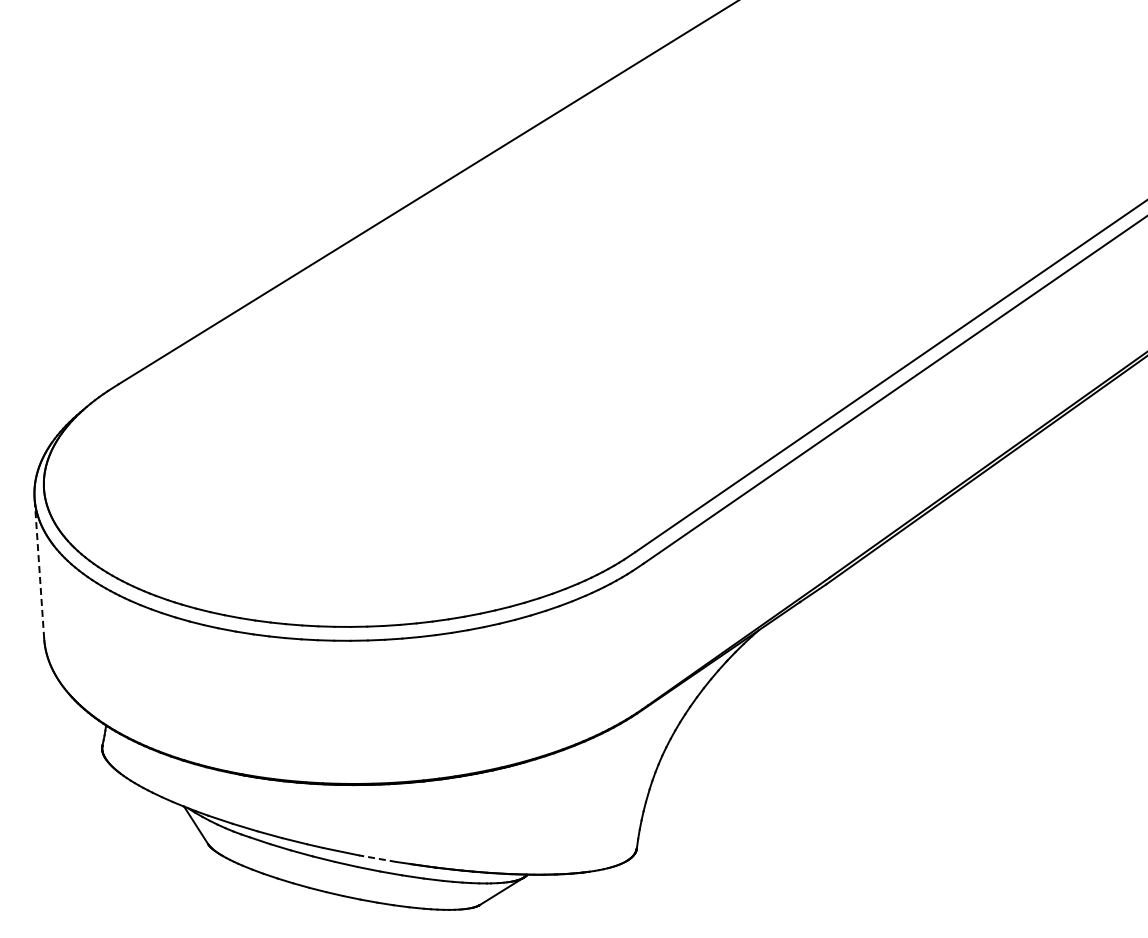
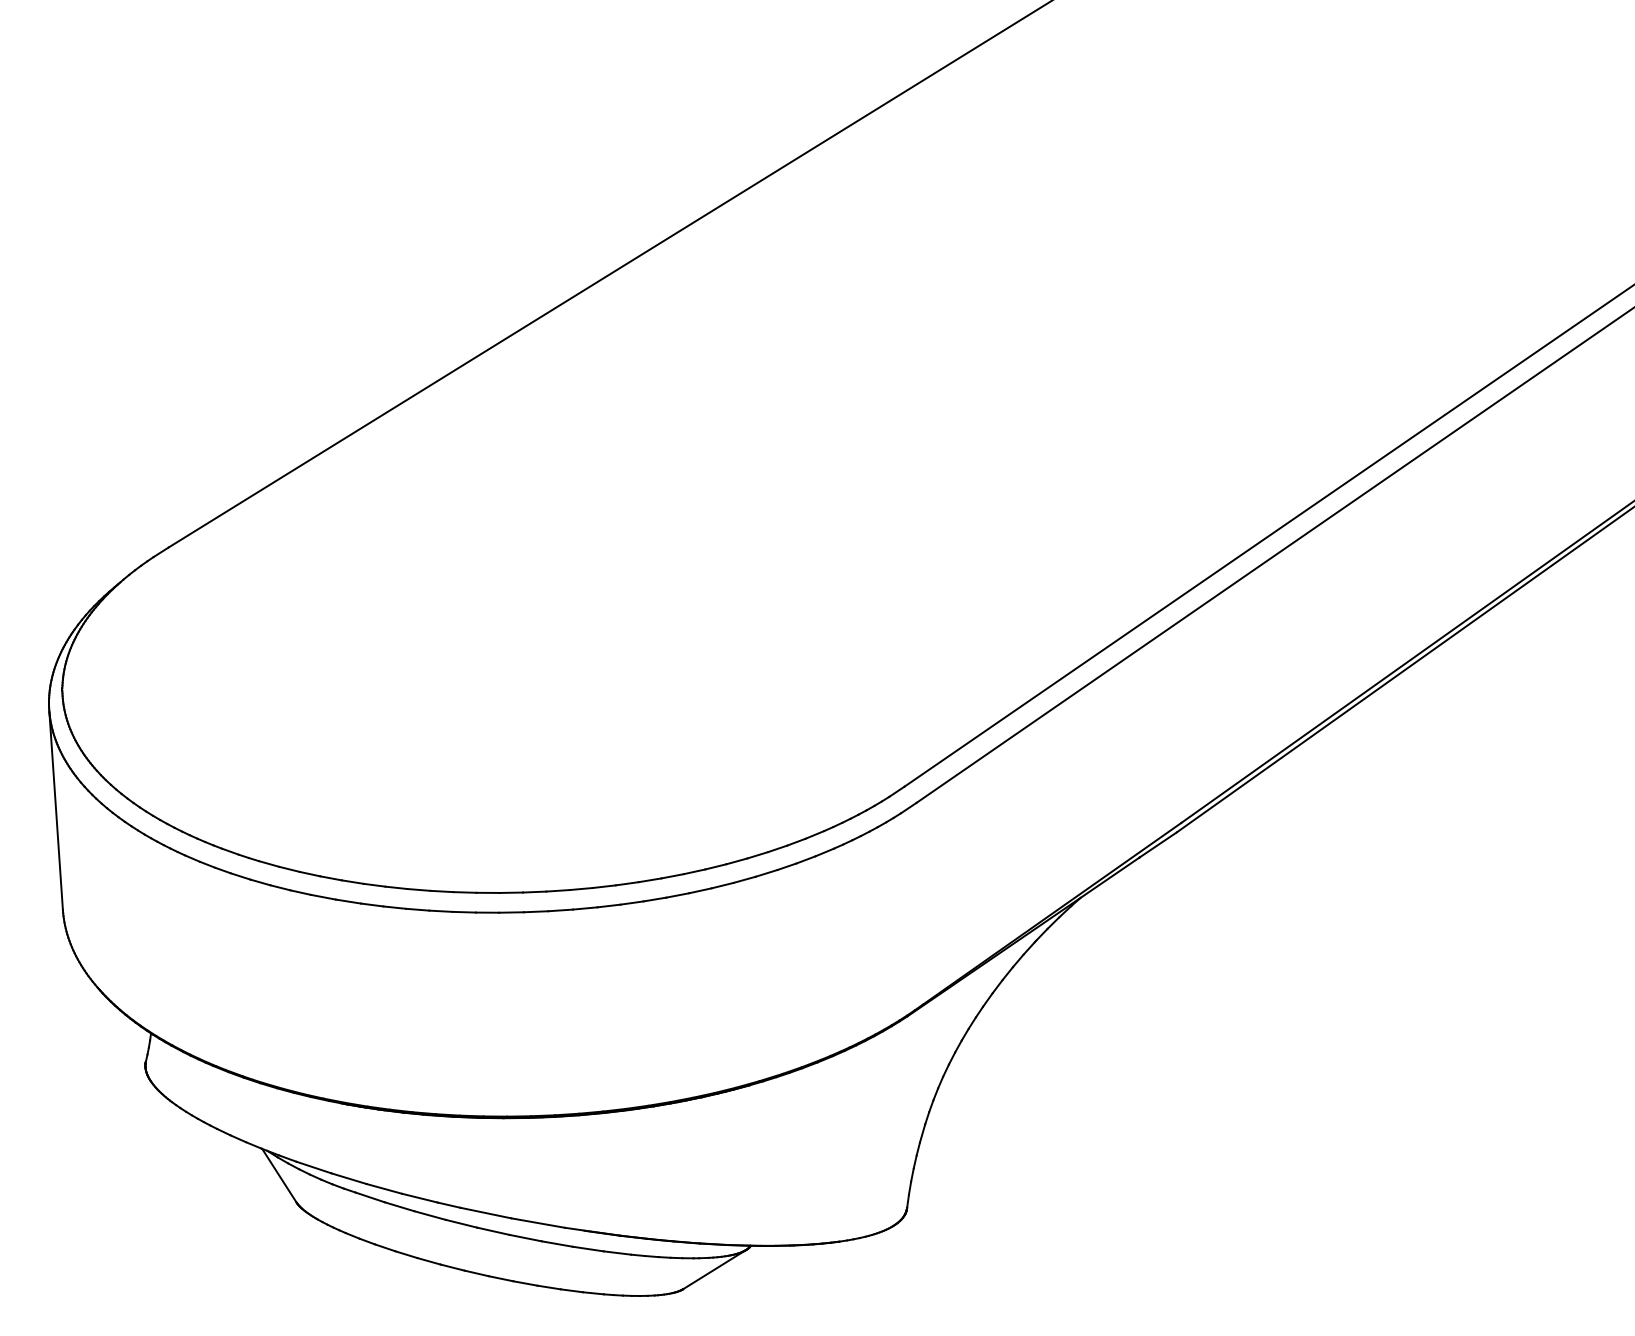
line: (39, 569) -> (56, 811), dashed -> solid
line: (377, 858) -> (537, 1222), dashed -> solid

